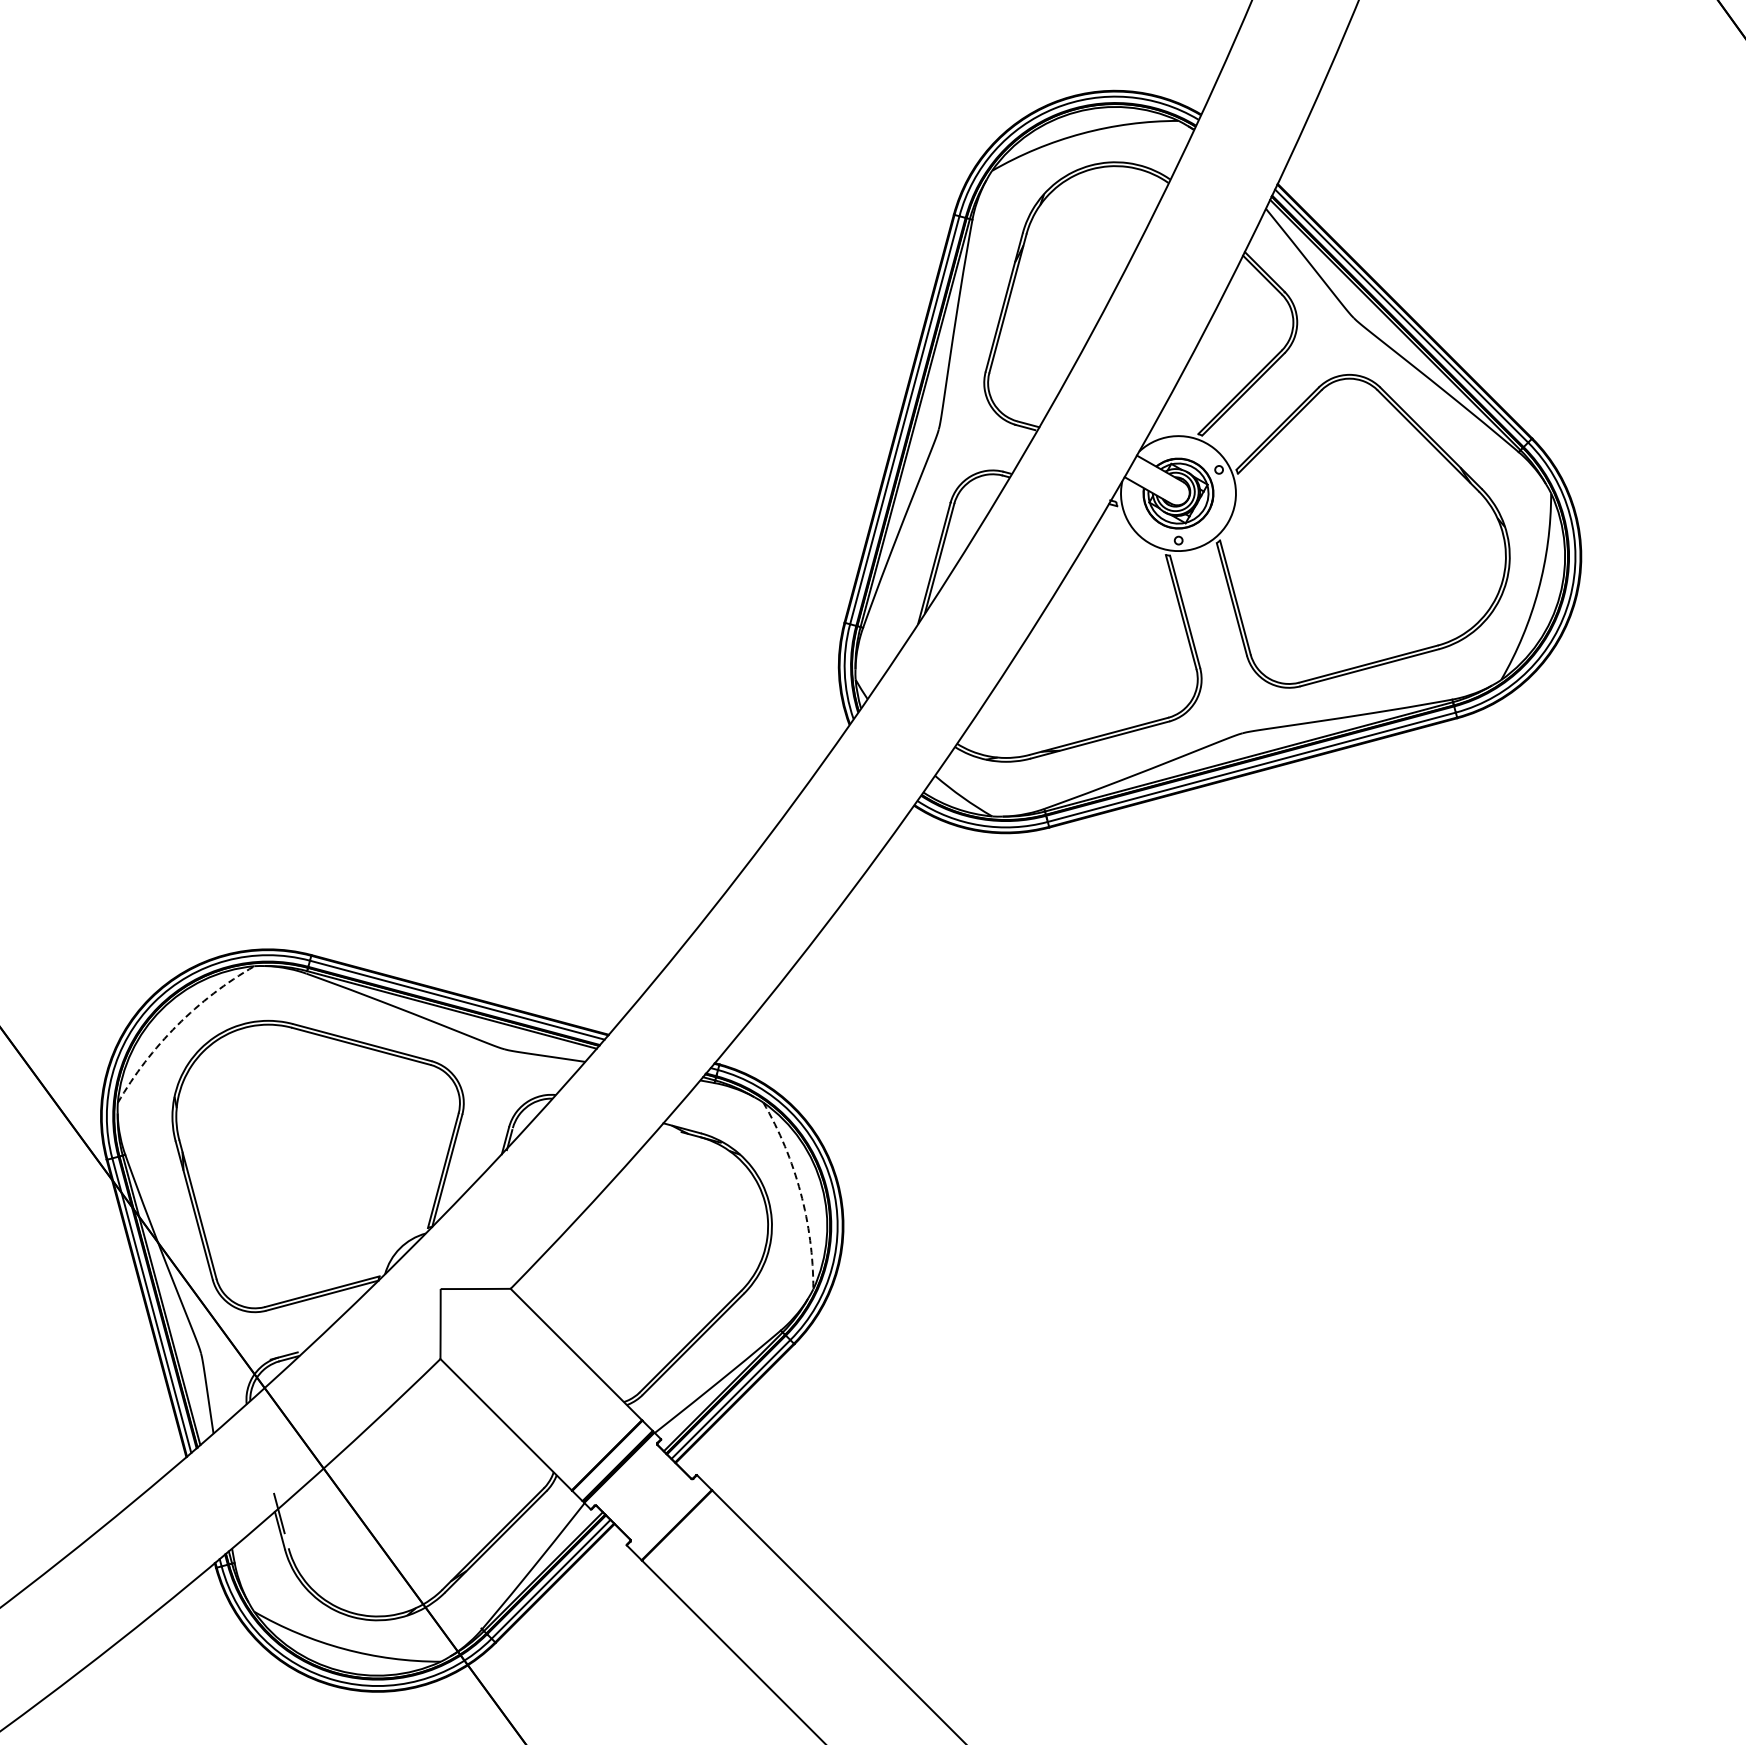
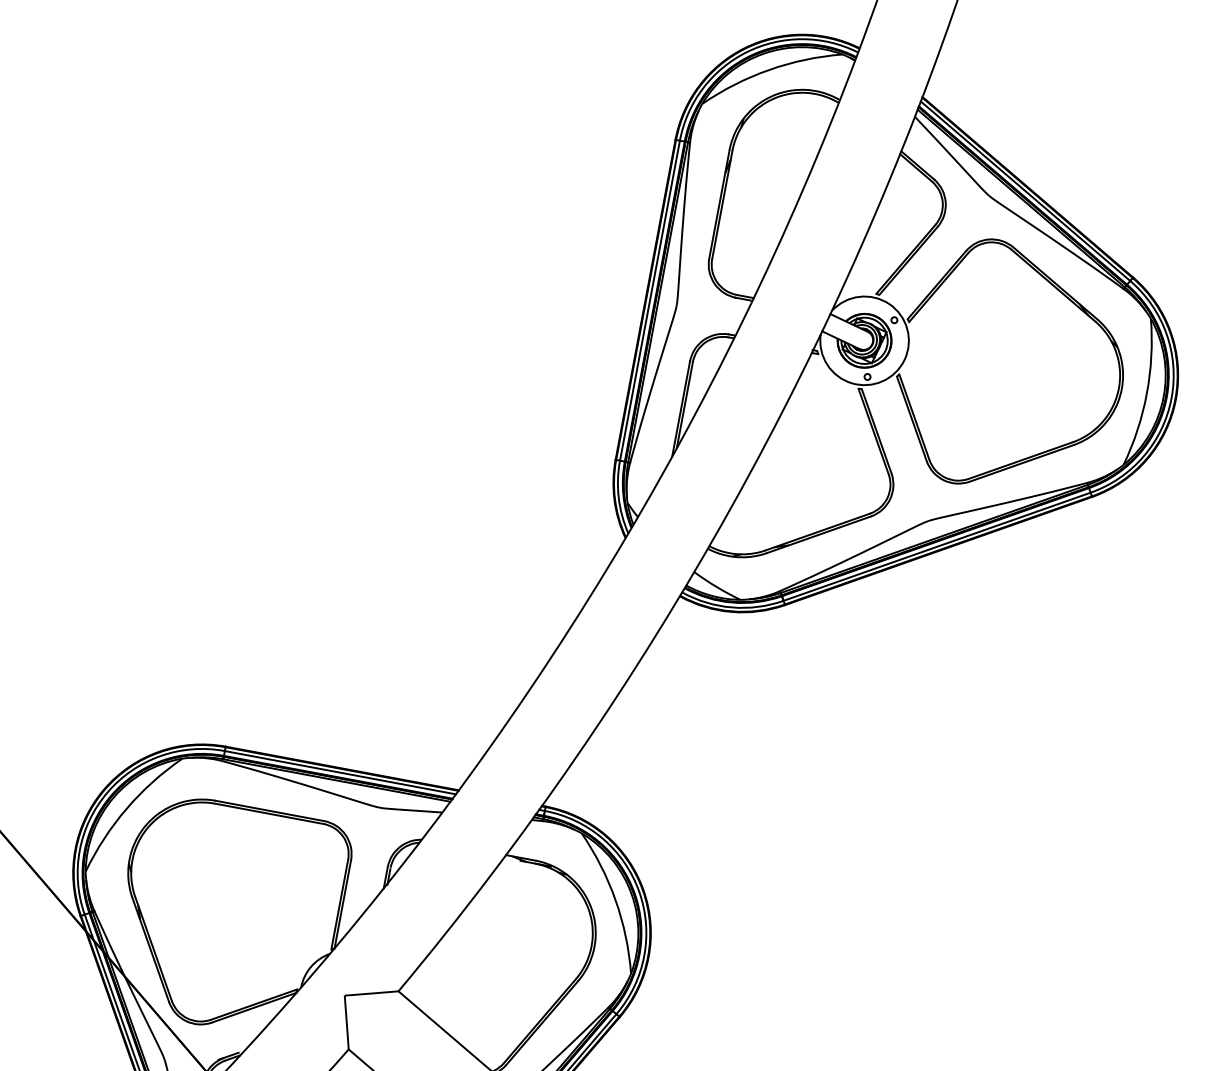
arc: (177, 1025) -> (126, 808), dashed -> solid
arc: (800, 1192) -> (615, 900), dashed -> solid

